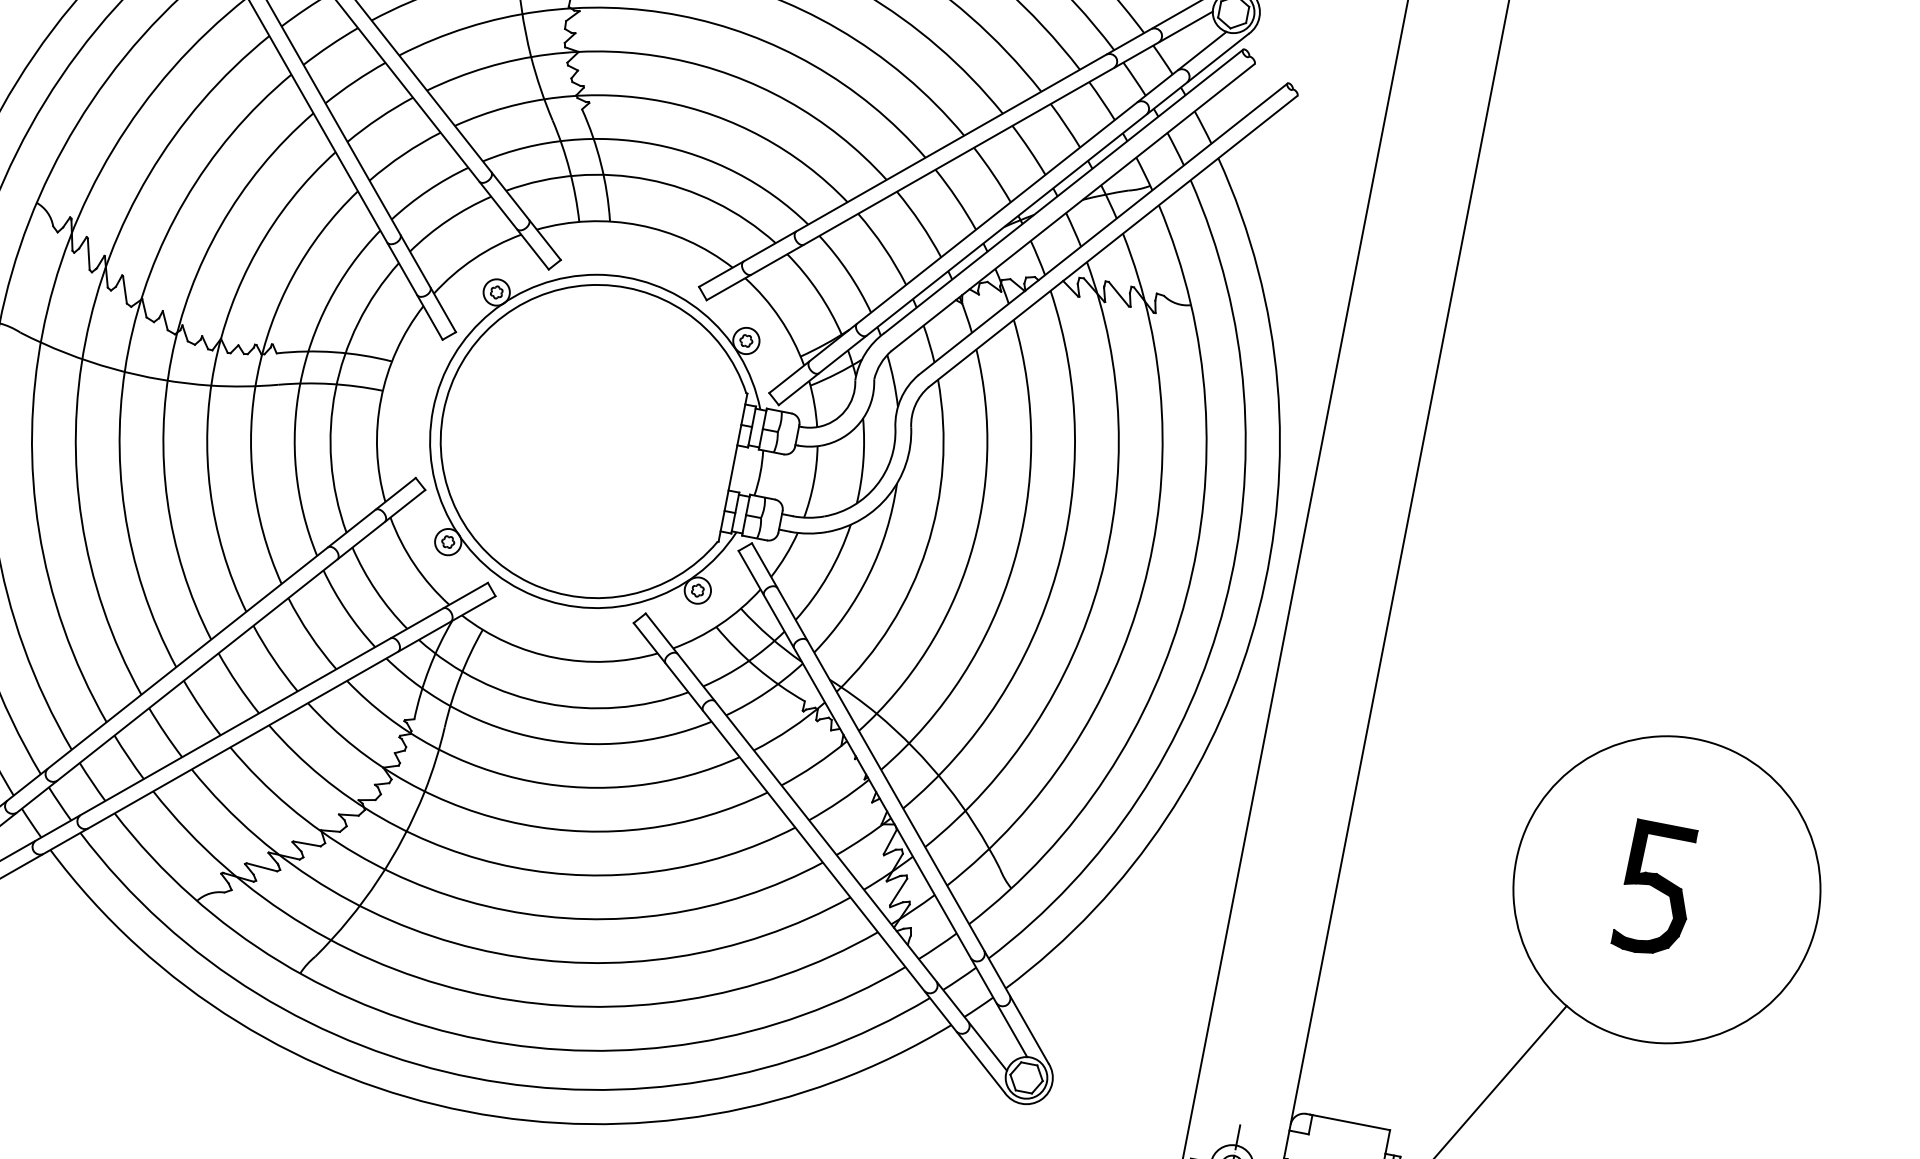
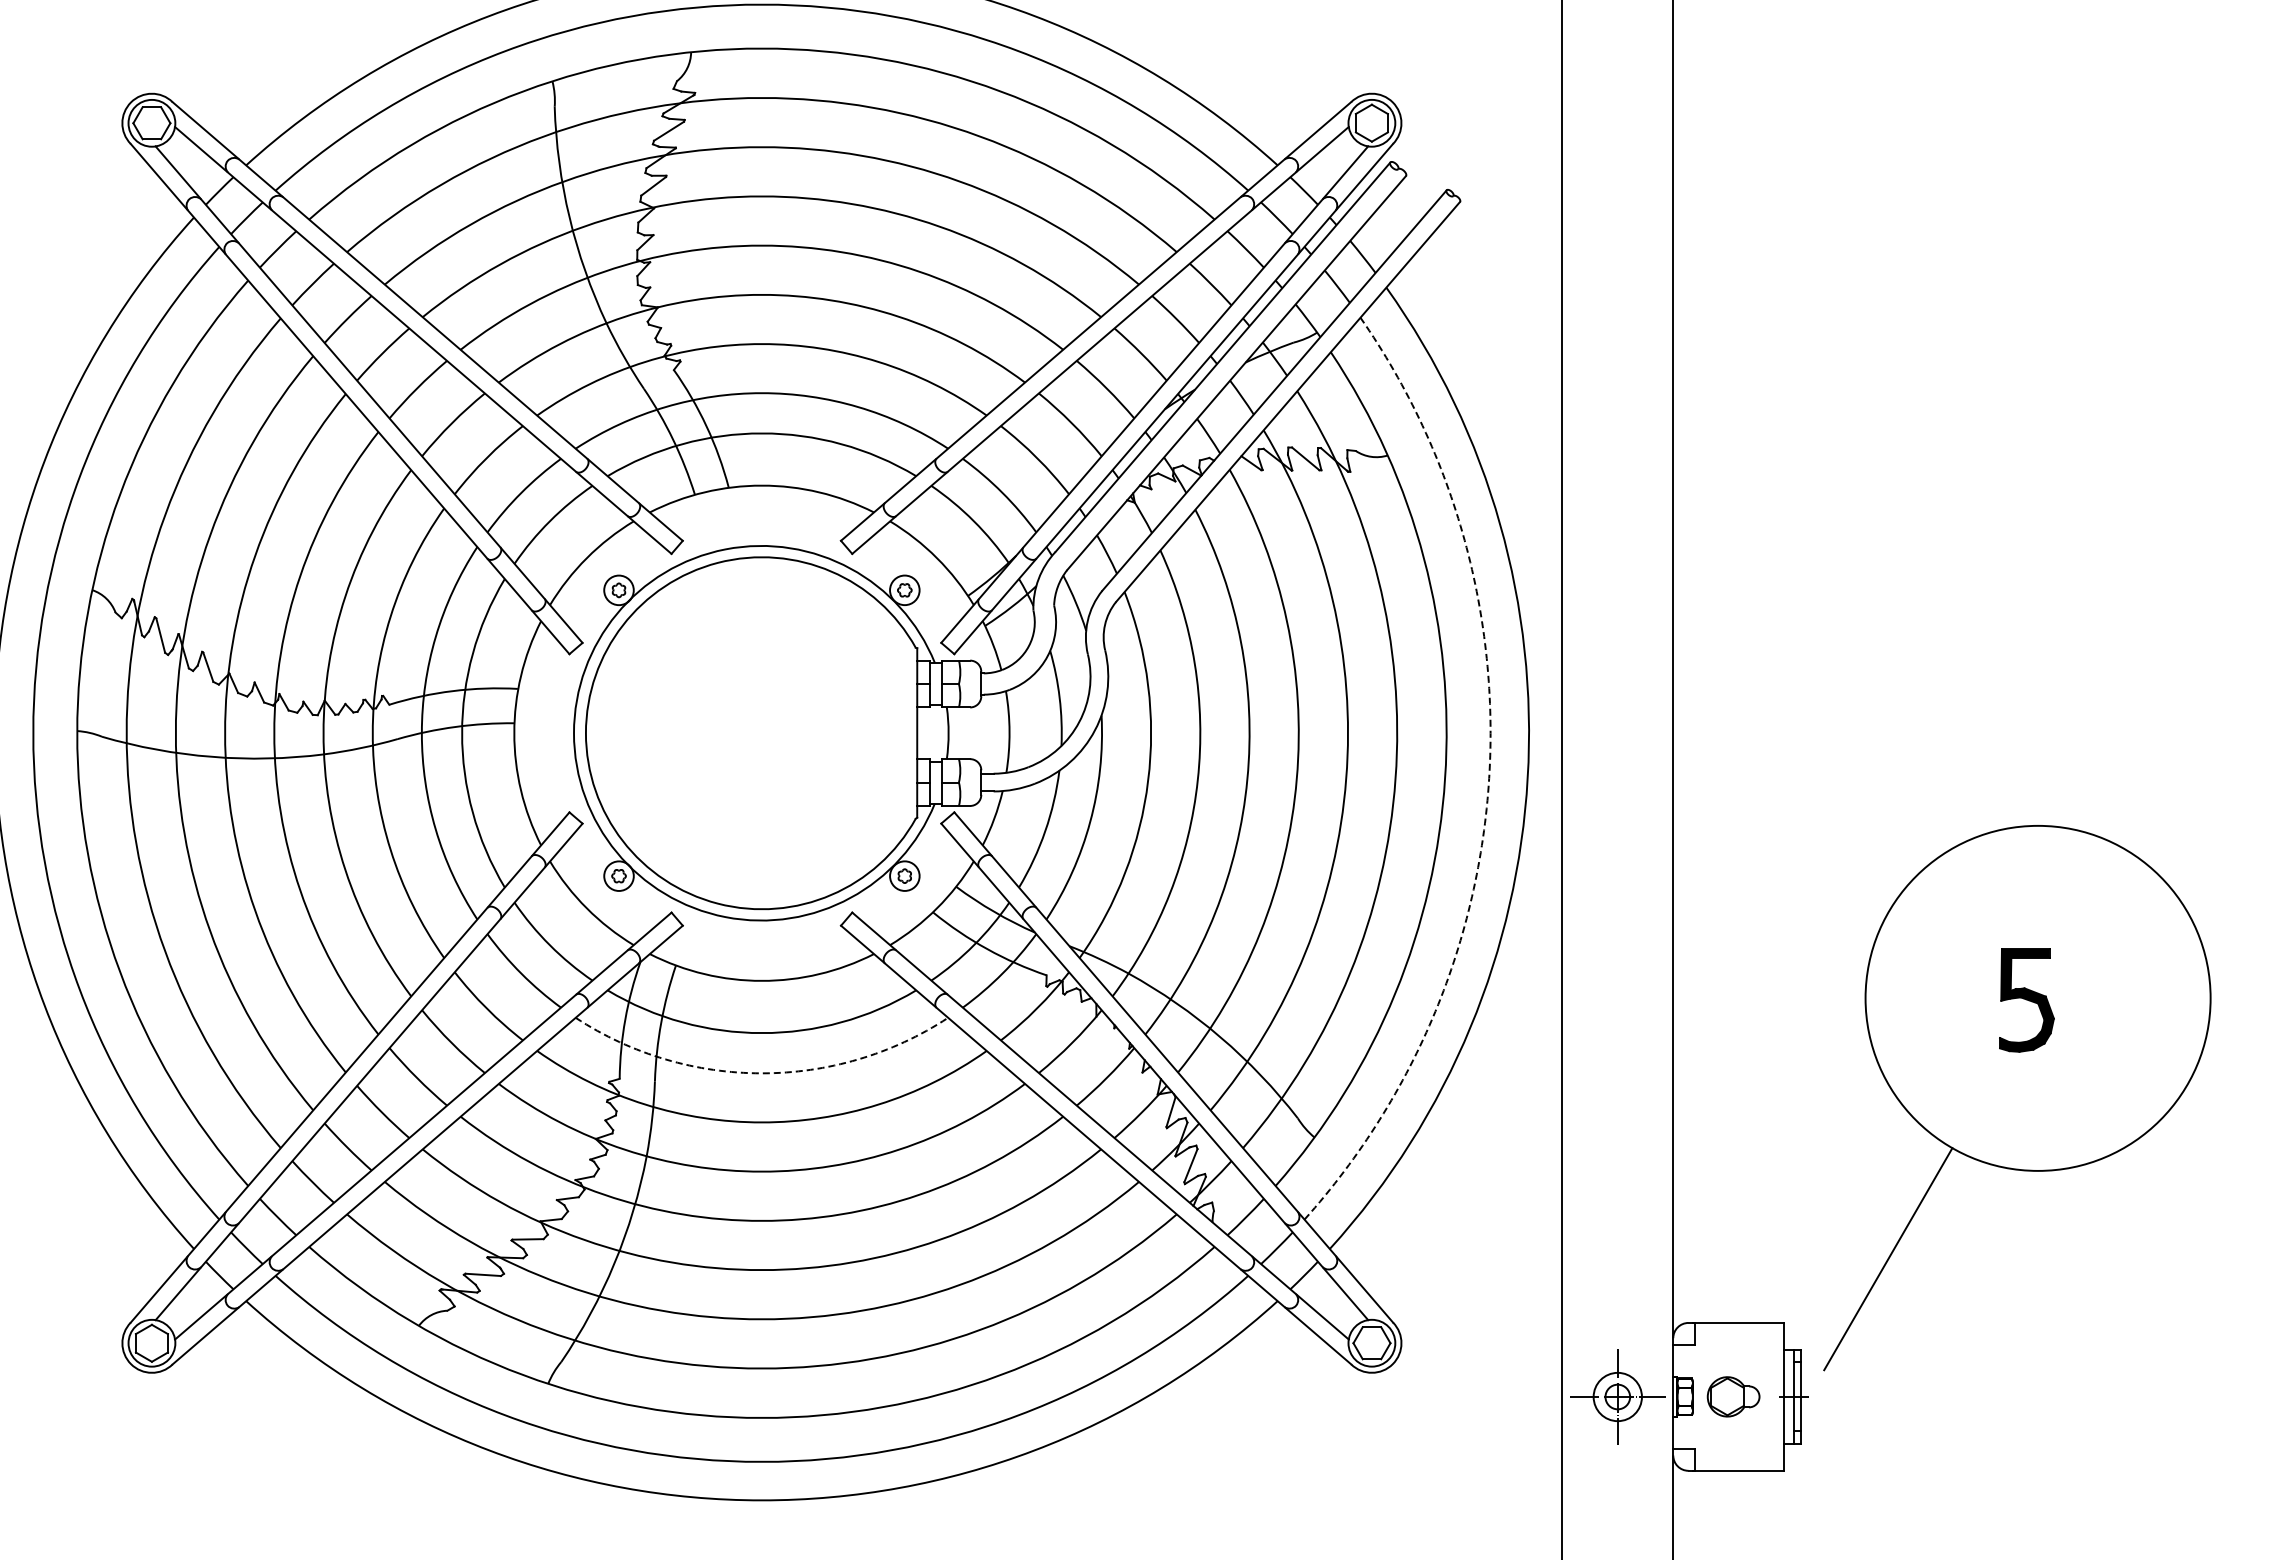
arc: (1225, 604) -> (1489, 778), solid -> dashed
arc: (539, 738) -> (761, 1073), solid -> dashed
part: (1656, 889) -> (2026, 1000), size x0.7

